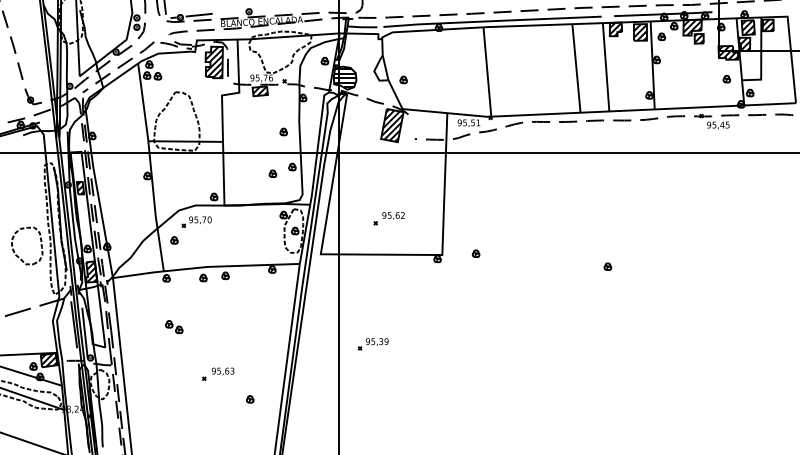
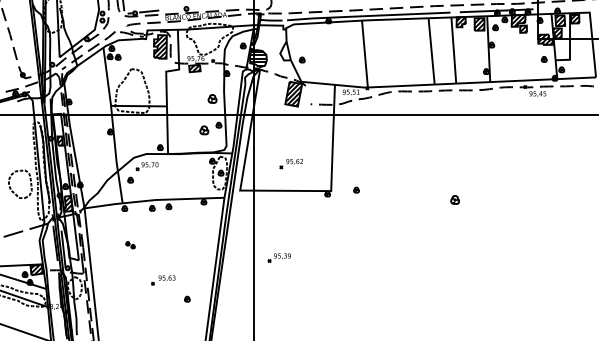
part: (283, 131) -> (212, 98), size x1.6
part: (272, 173) -> (204, 130), size x1.6
part: (607, 266) -> (454, 199), size x1.6
part: (174, 327) -> (130, 245), size x0.7

